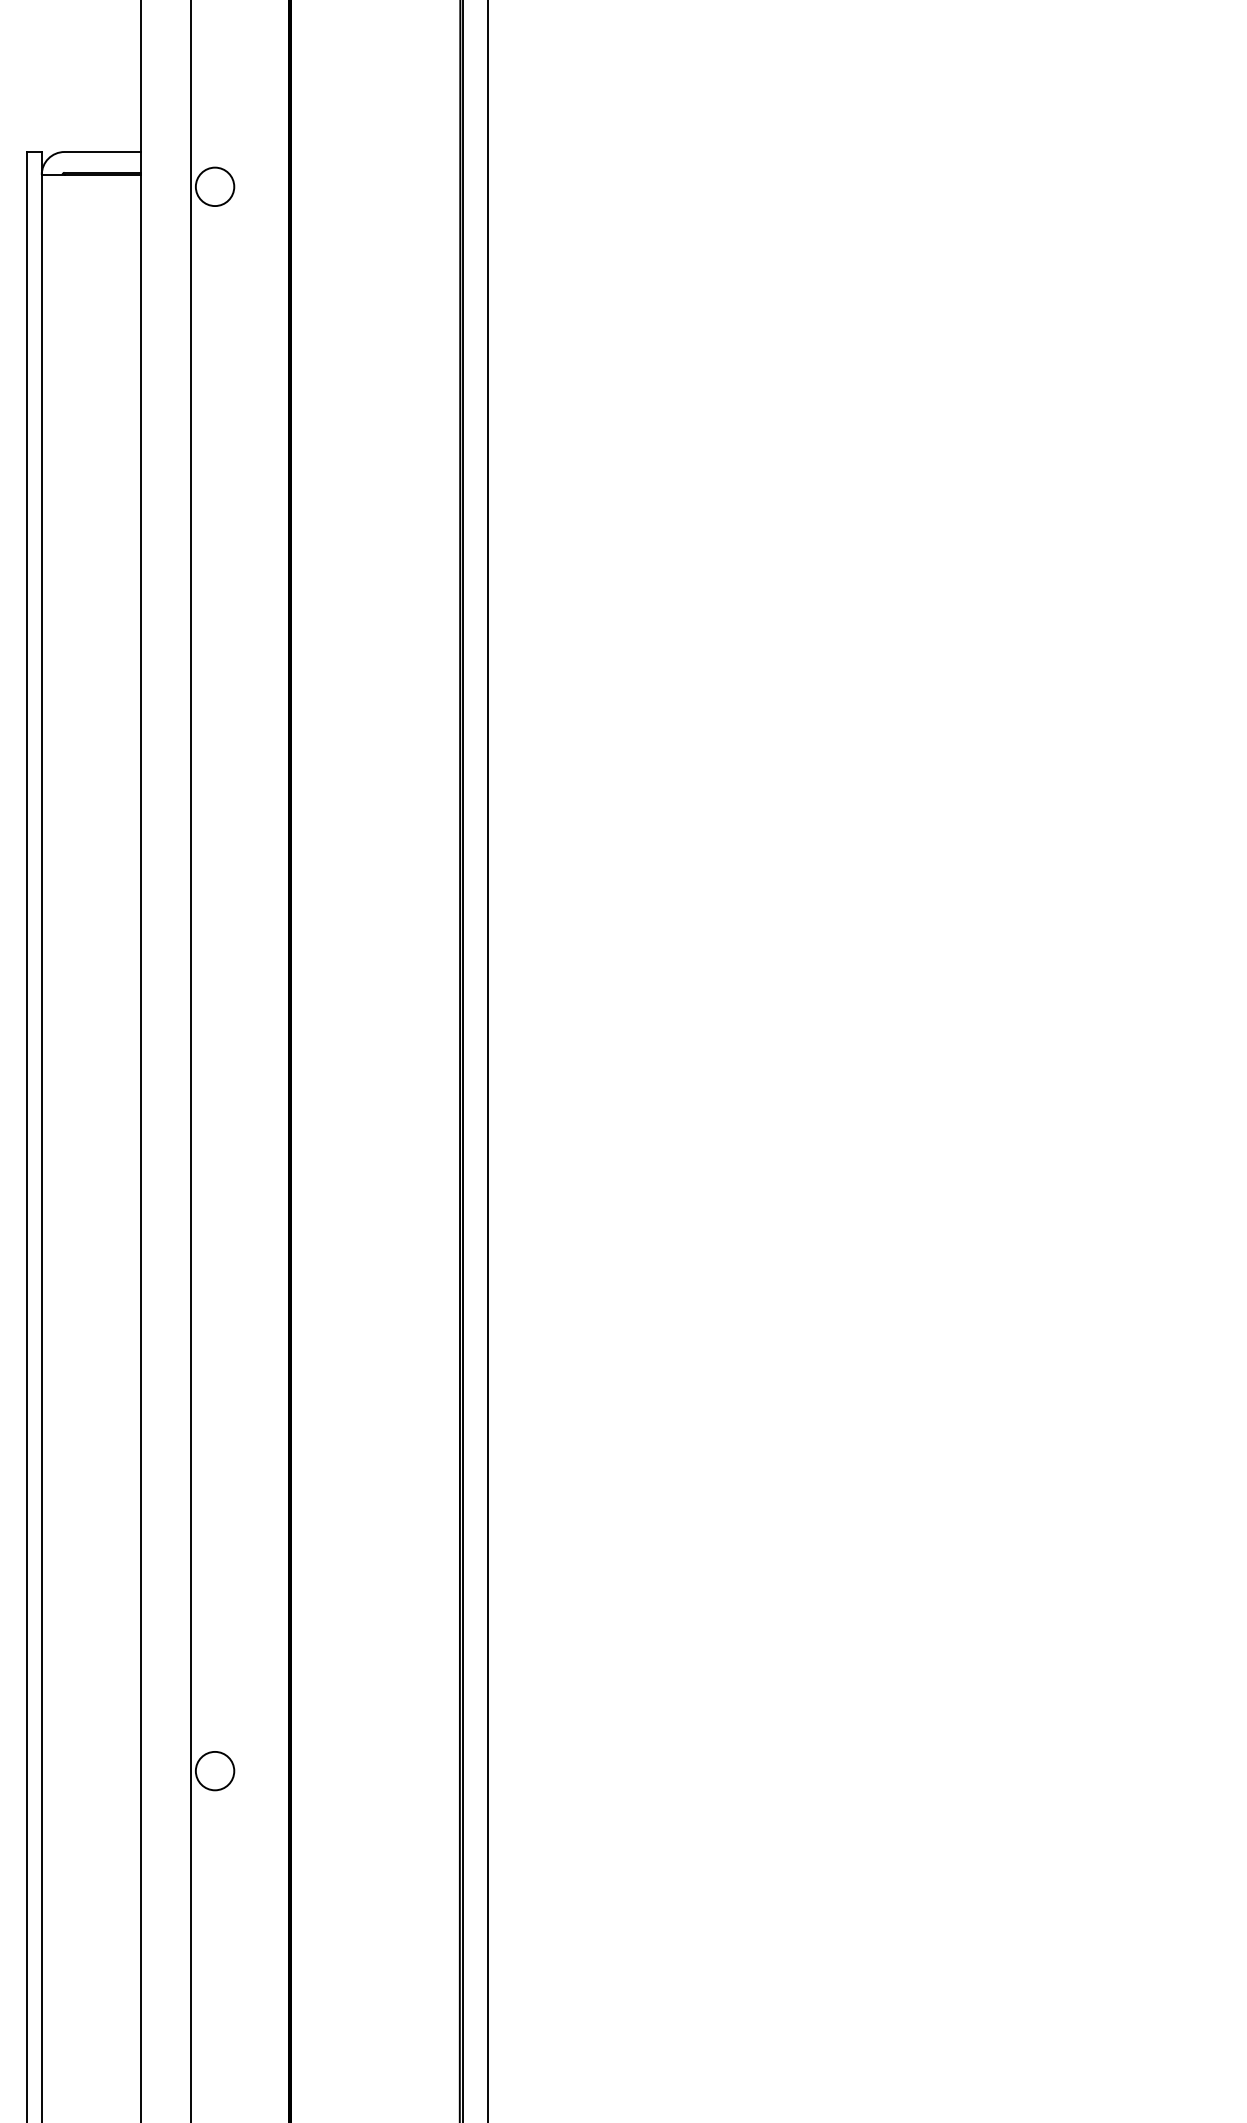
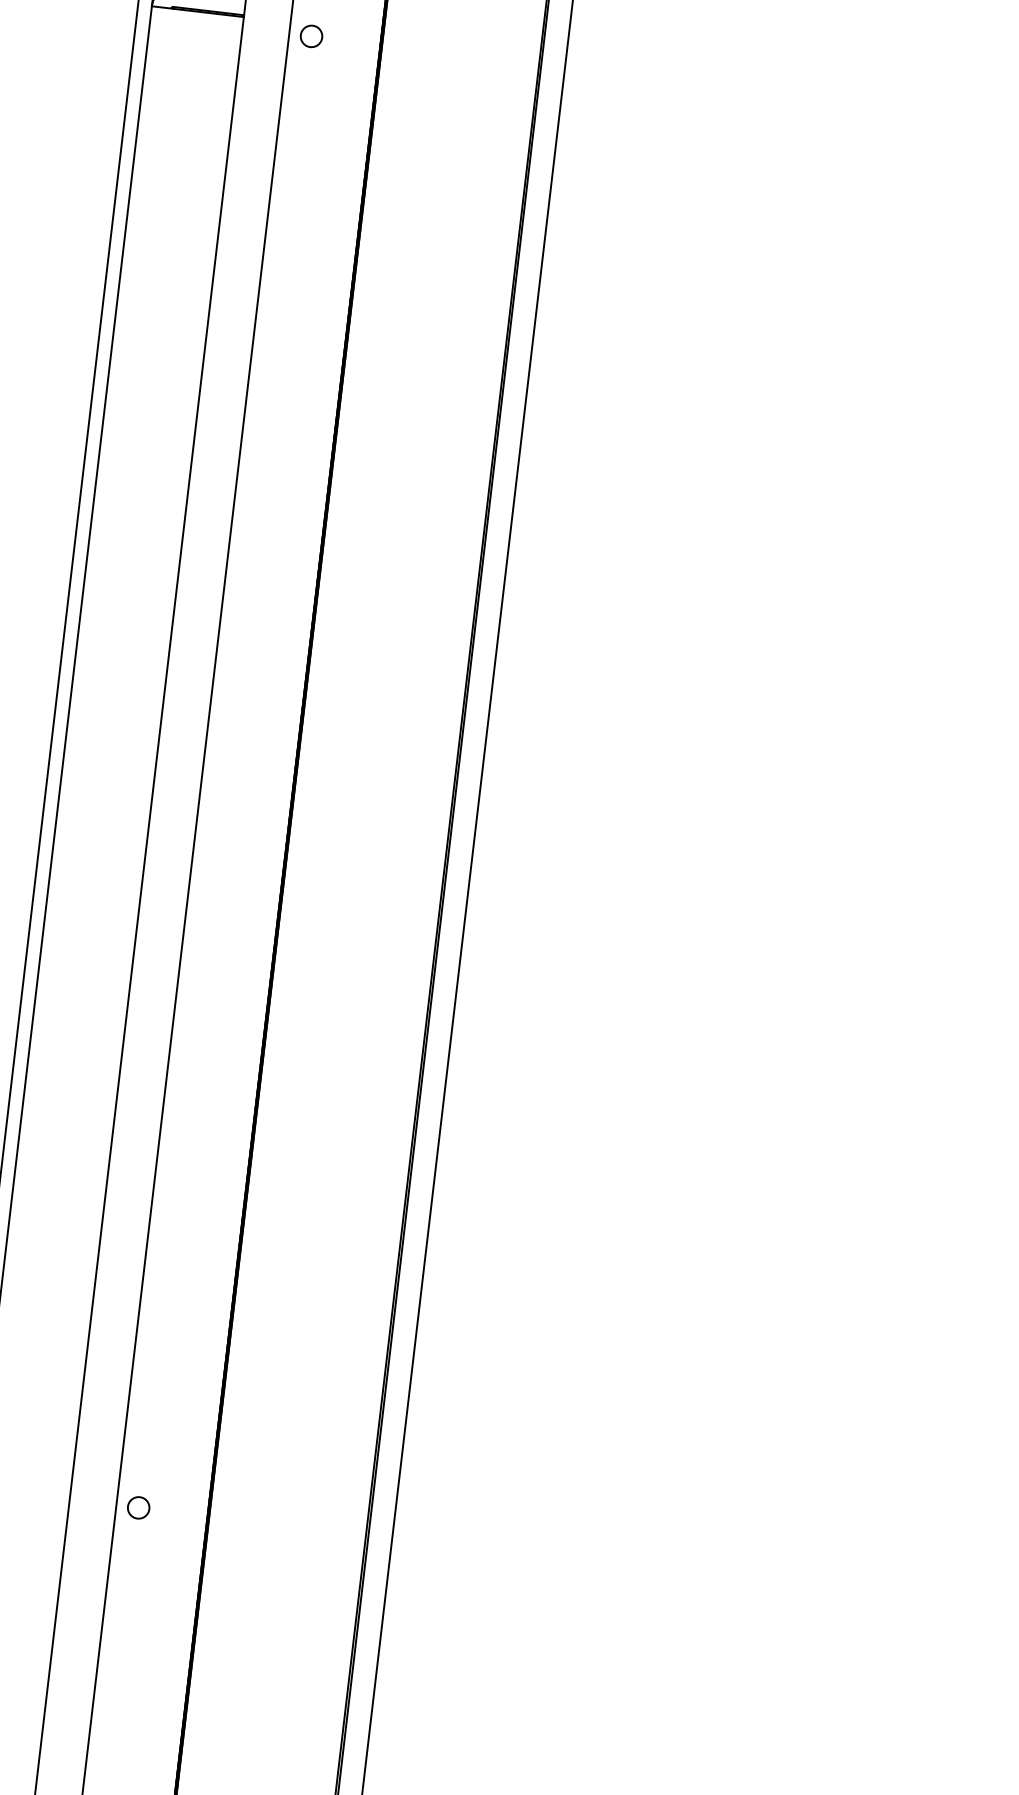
circle: (214, 186) -> (311, 36), size x0.6
circle: (214, 1770) -> (138, 1507), size x0.6

